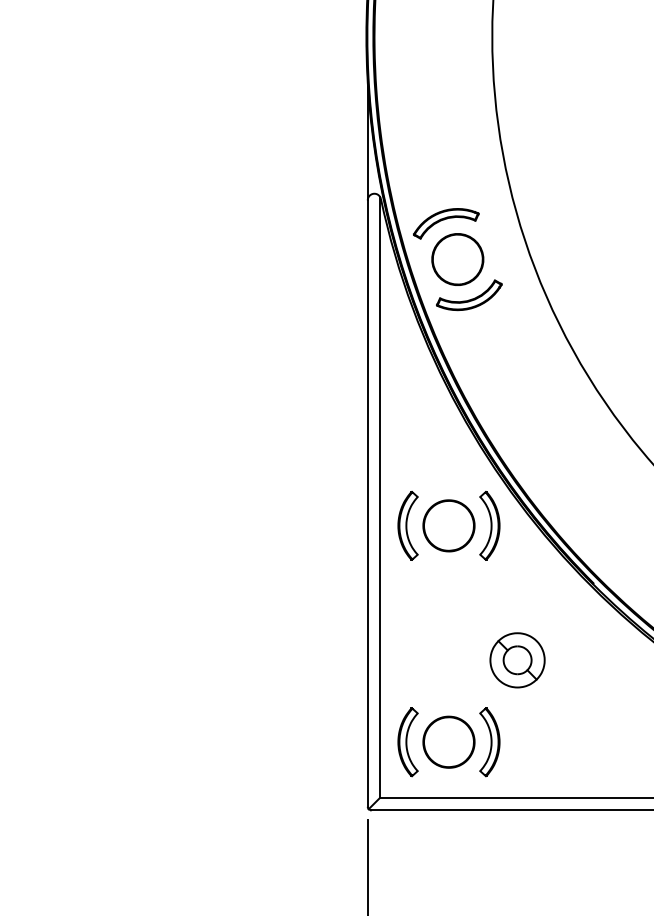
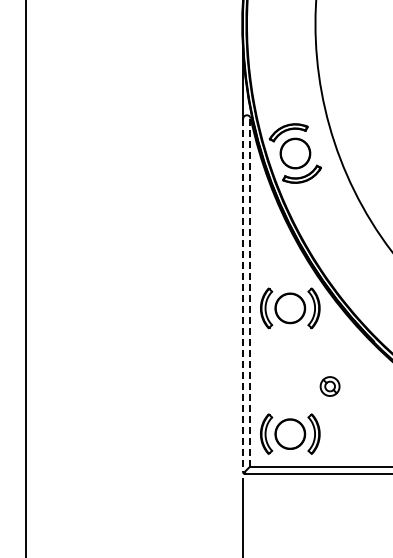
line: (380, 496) -> (250, 291), solid -> dashed
line: (368, 503) -> (243, 295), solid -> dashed
part: (516, 660) -> (329, 386), size x0.6

